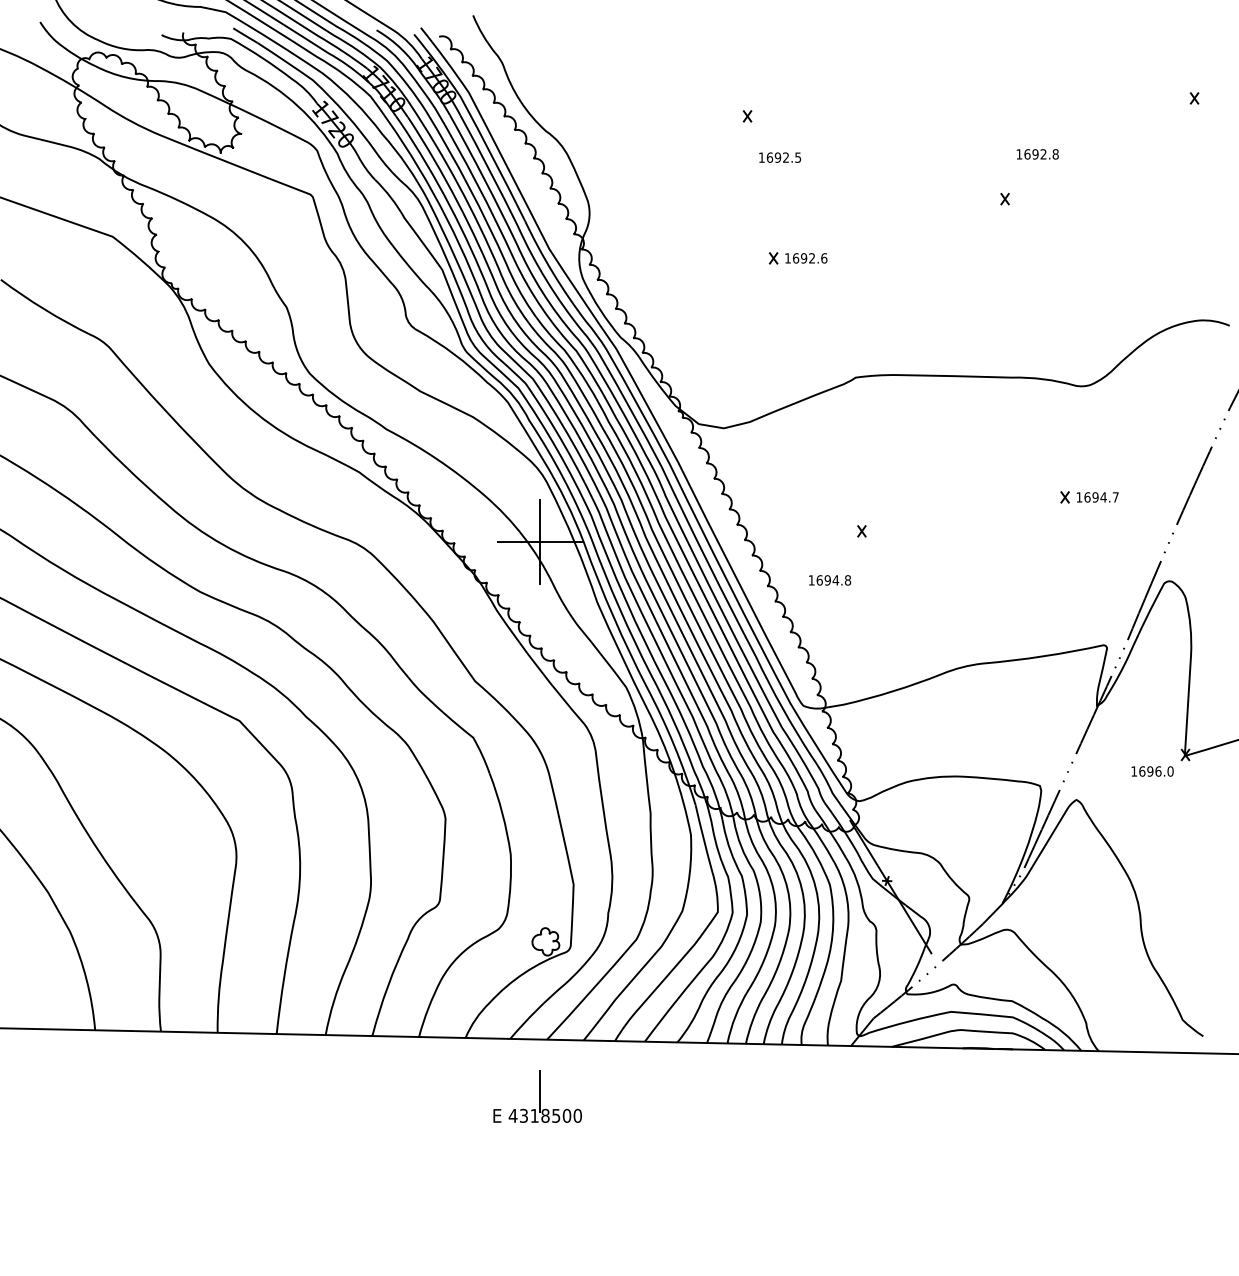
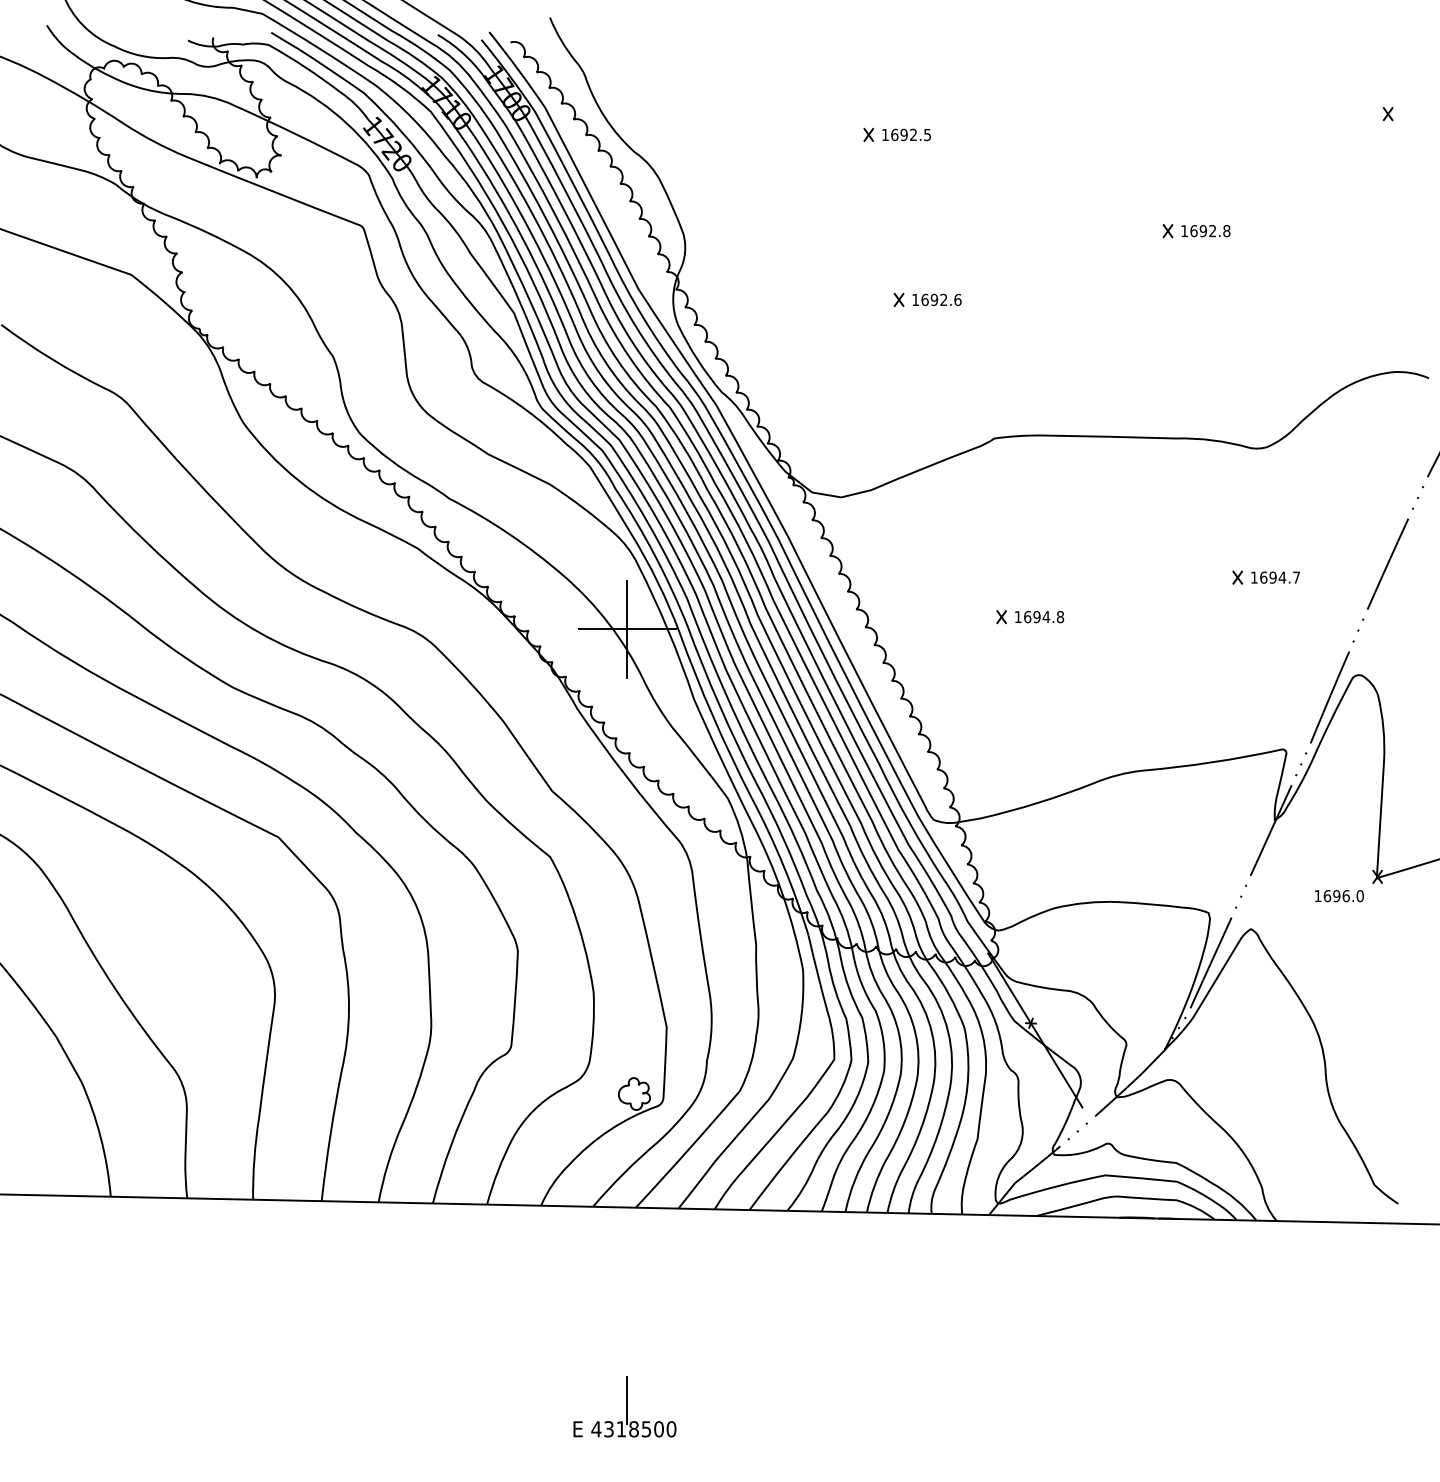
text: (1037, 154) -> (1205, 231), moved
text: (780, 157) -> (906, 134), moved
text: (829, 580) -> (1039, 617), moved
part: (537, 1096) -> (624, 1406), moved

